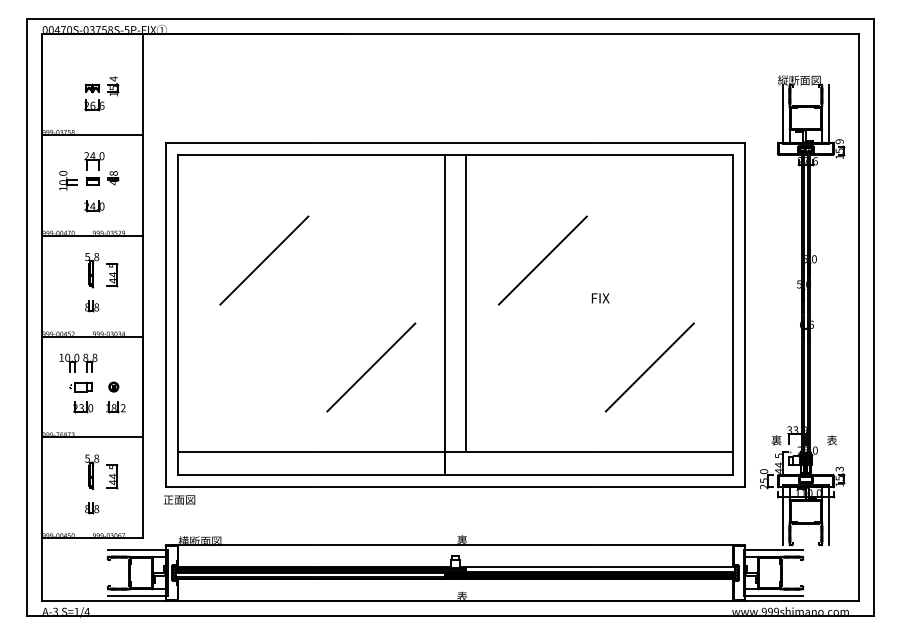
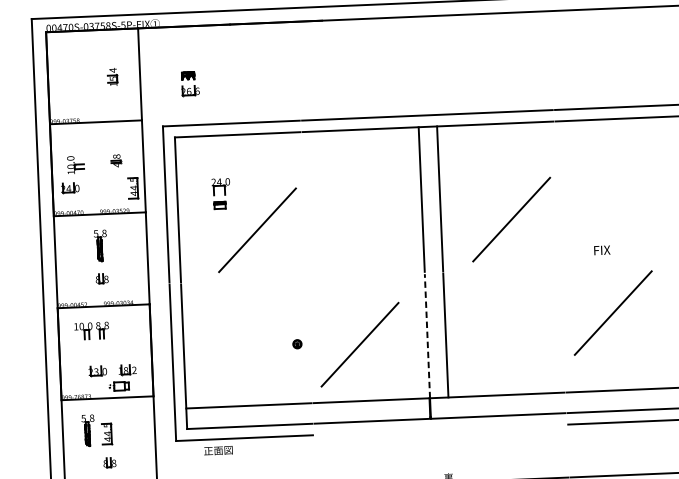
part: (94, 97) -> (190, 84), moved
part: (94, 168) -> (221, 193), moved
part: (94, 206) -> (70, 188), moved
part: (112, 275) -> (133, 188), moved
text: (600, 298) -> (602, 250), moved
line: (371, 367) -> (360, 344), moved
line: (445, 383) -> (427, 335), solid -> dashed
part: (80, 386) -> (118, 385), moved
part: (113, 386) -> (297, 343), moved
part: (106, 465) -> (101, 424), moved
line: (455, 487) -> (440, 430), removed
text: (179, 499) -> (218, 450), moved

